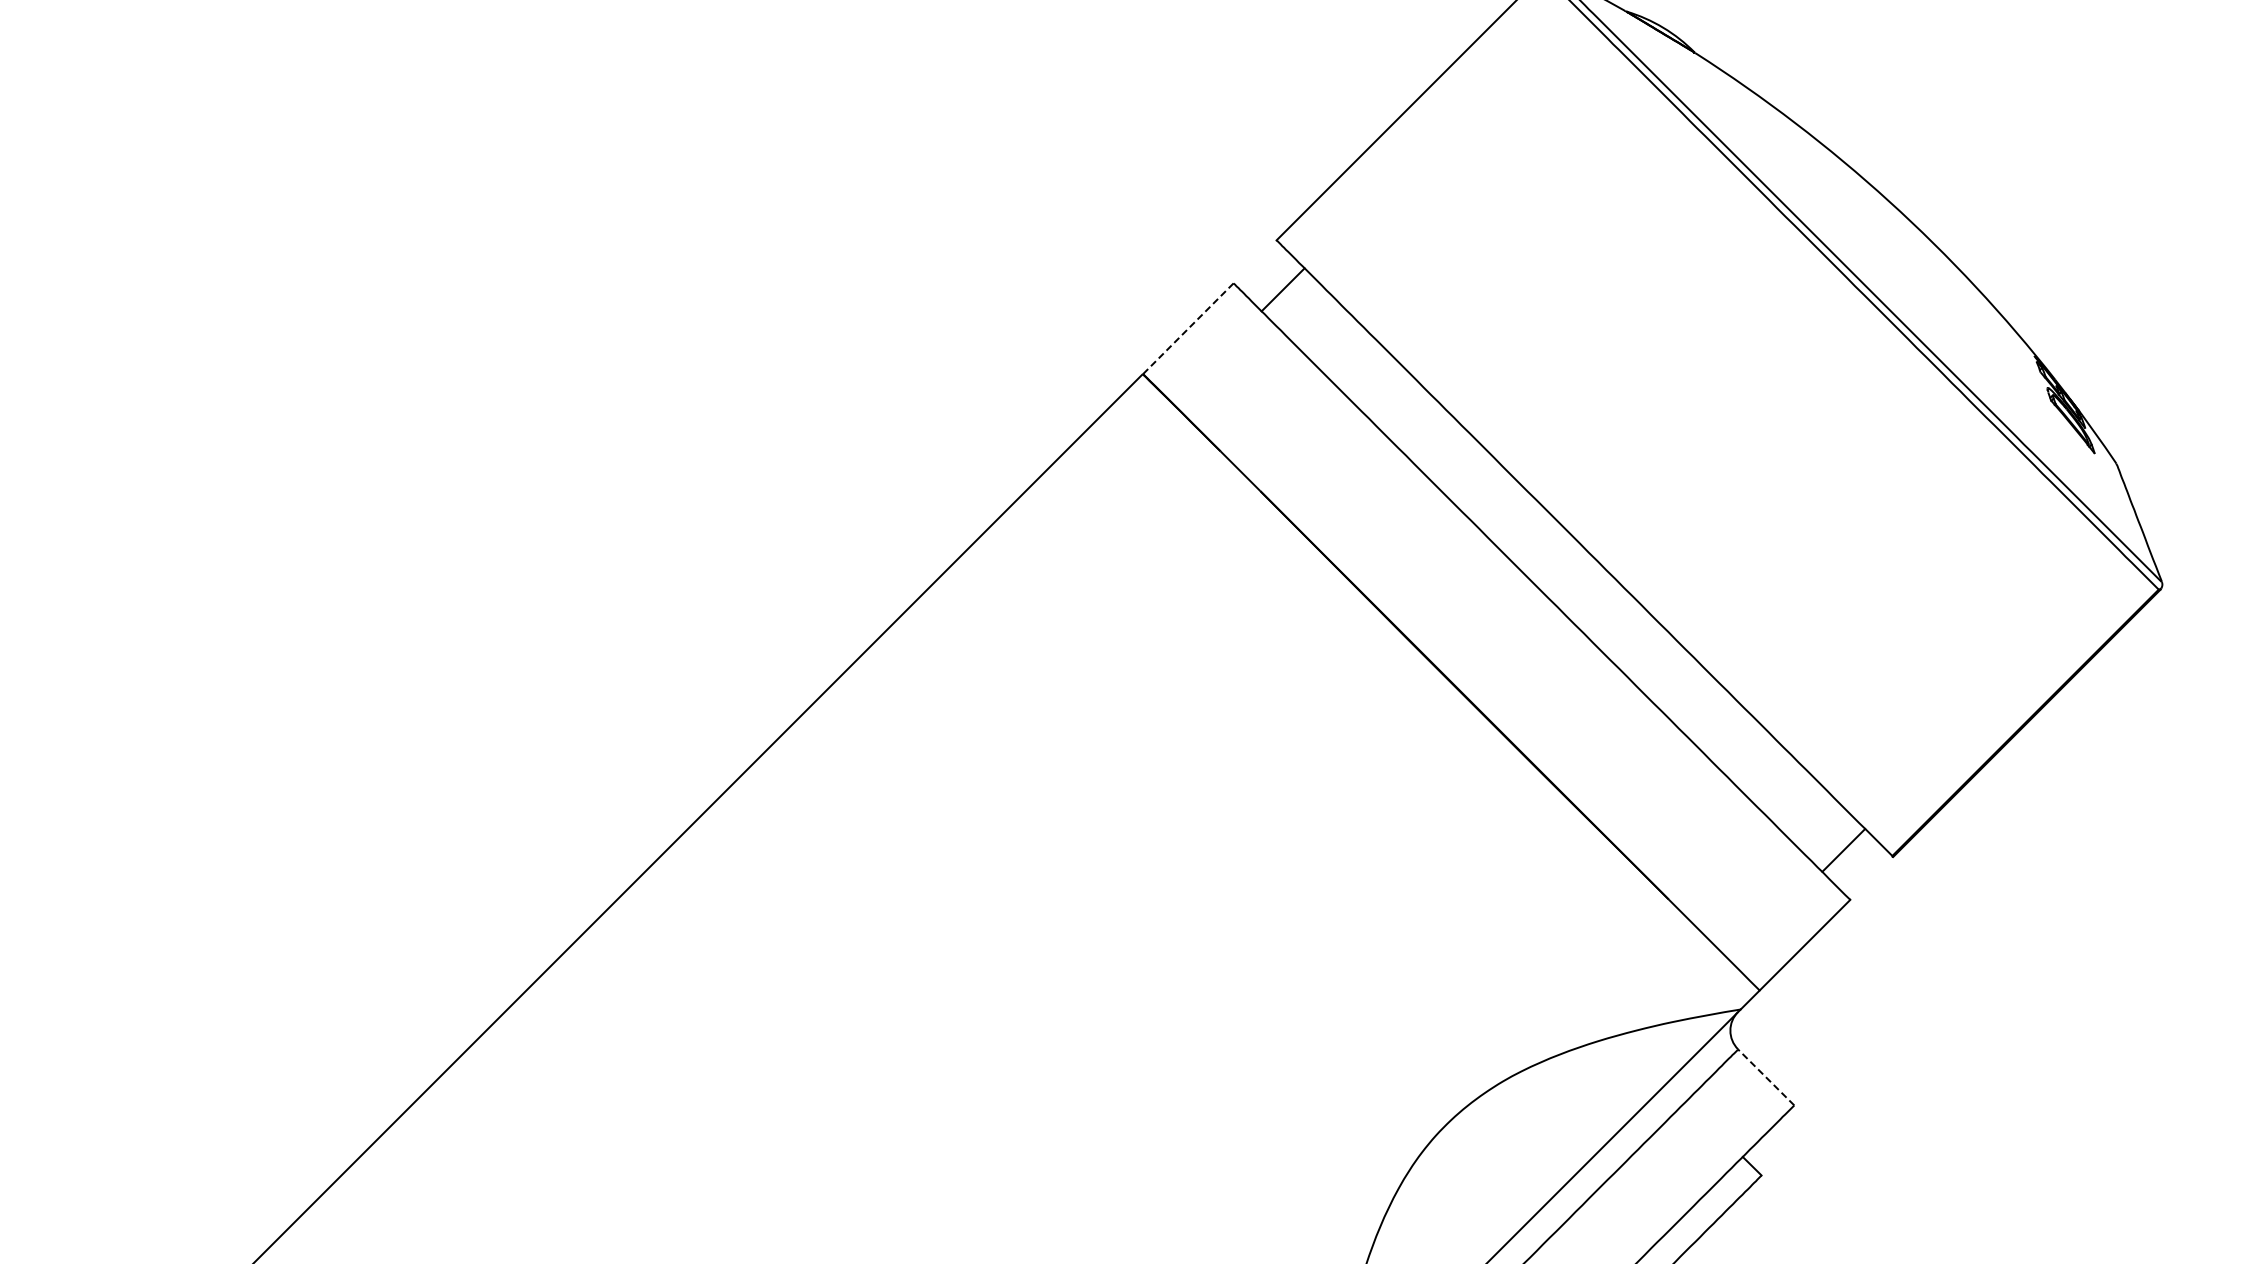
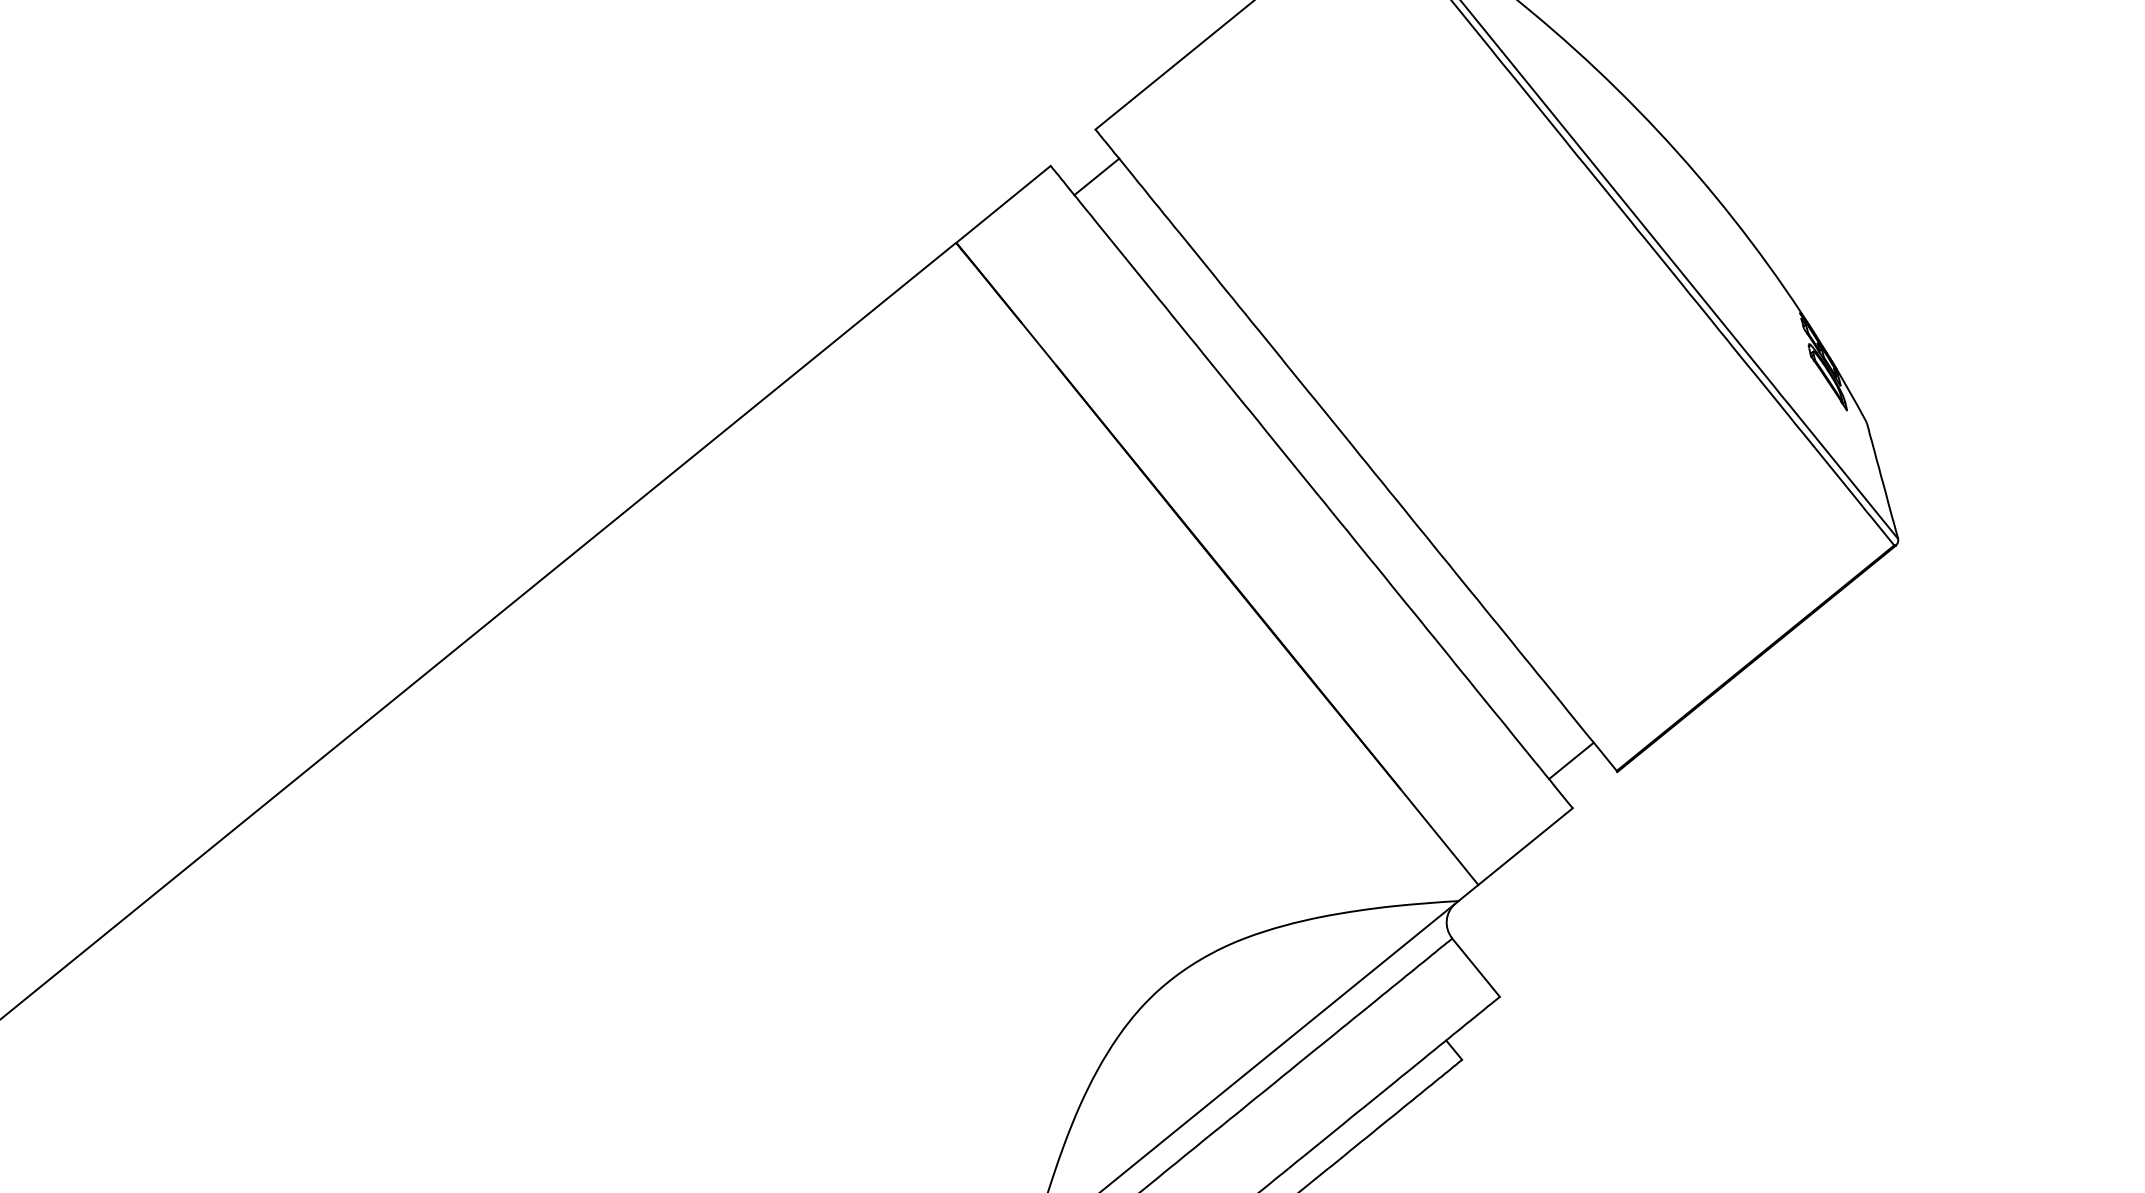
line: (1188, 328) -> (1003, 204), dashed -> solid
line: (1766, 1077) -> (1476, 967), dashed -> solid

